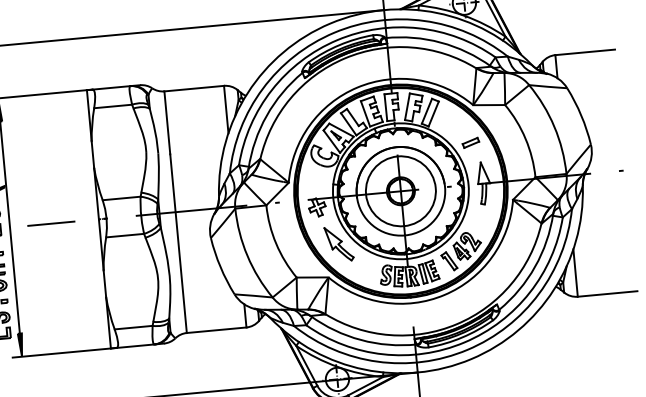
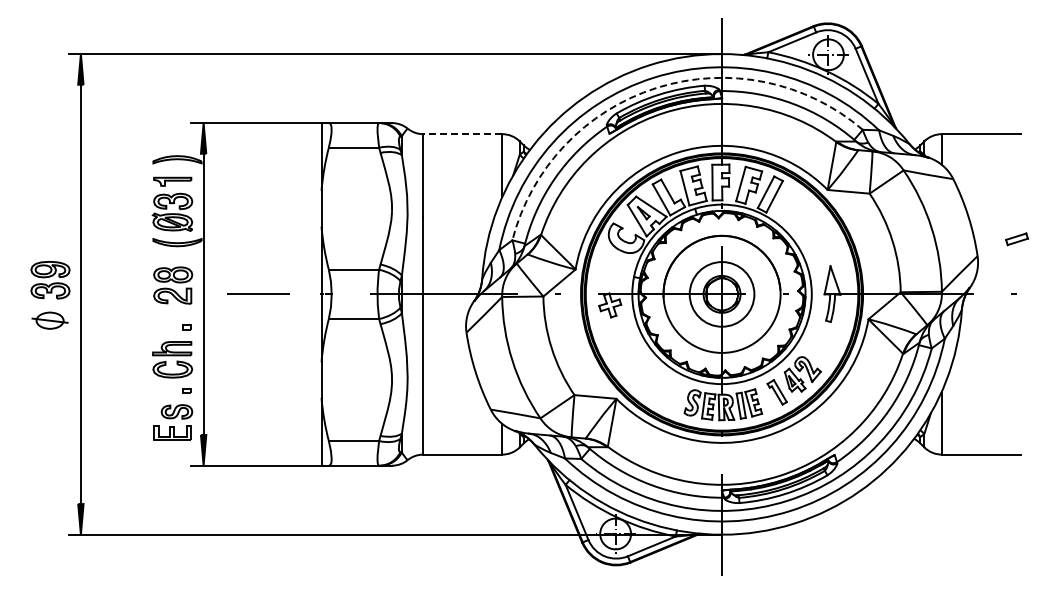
arc: (337, 39) -> (656, 87), solid -> dashed
line: (194, 88) -> (462, 134), solid -> dashed
part: (470, 143) -> (1016, 239), moved
circle: (400, 191) -> (721, 294), size x0.7
part: (339, 244) -> (634, 356), removed

